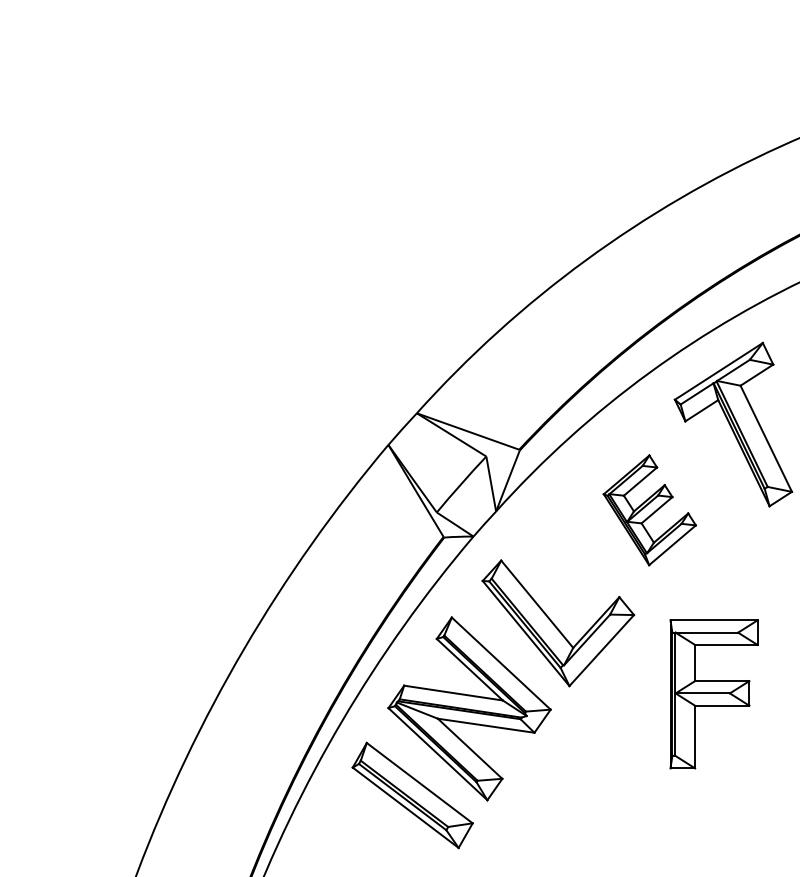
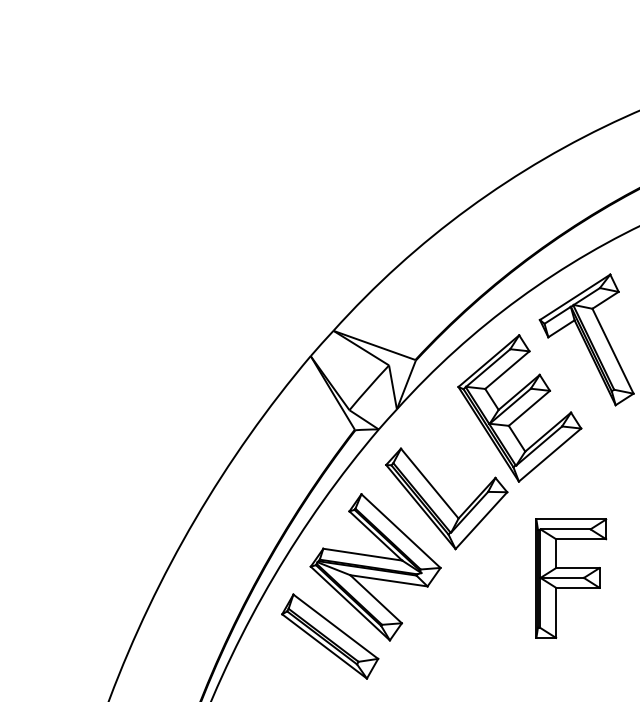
part: (649, 510) -> (519, 408), size x1.67
part: (714, 694) -> (571, 578), moved

